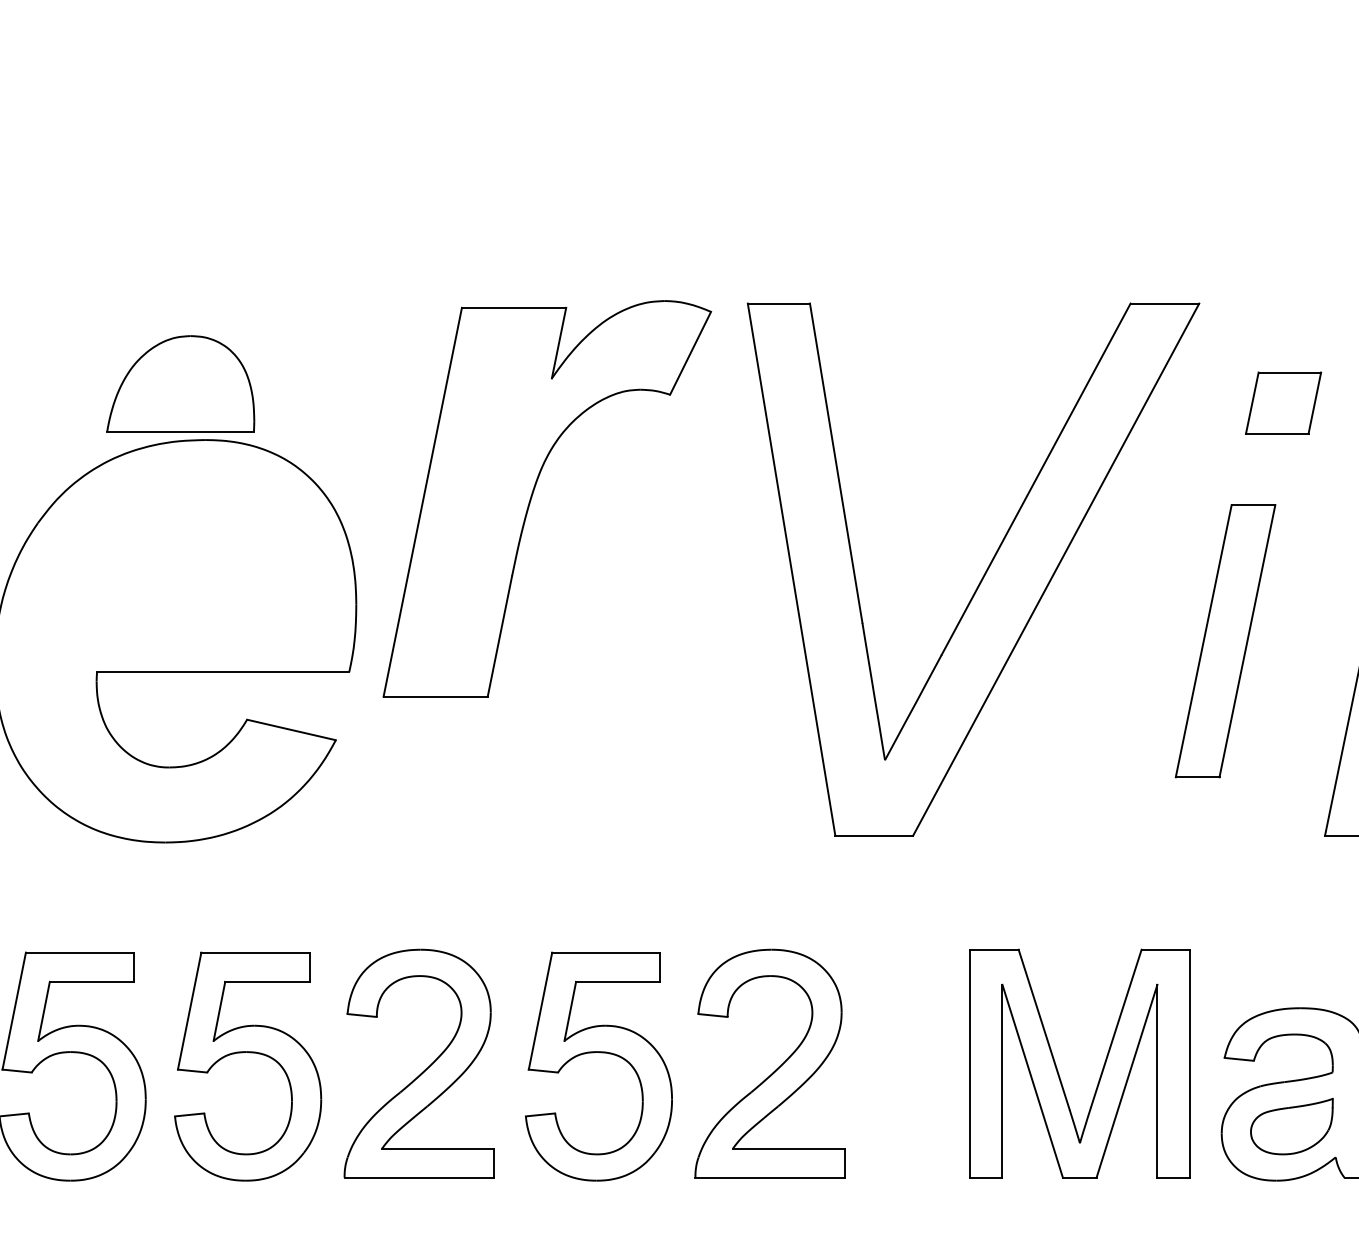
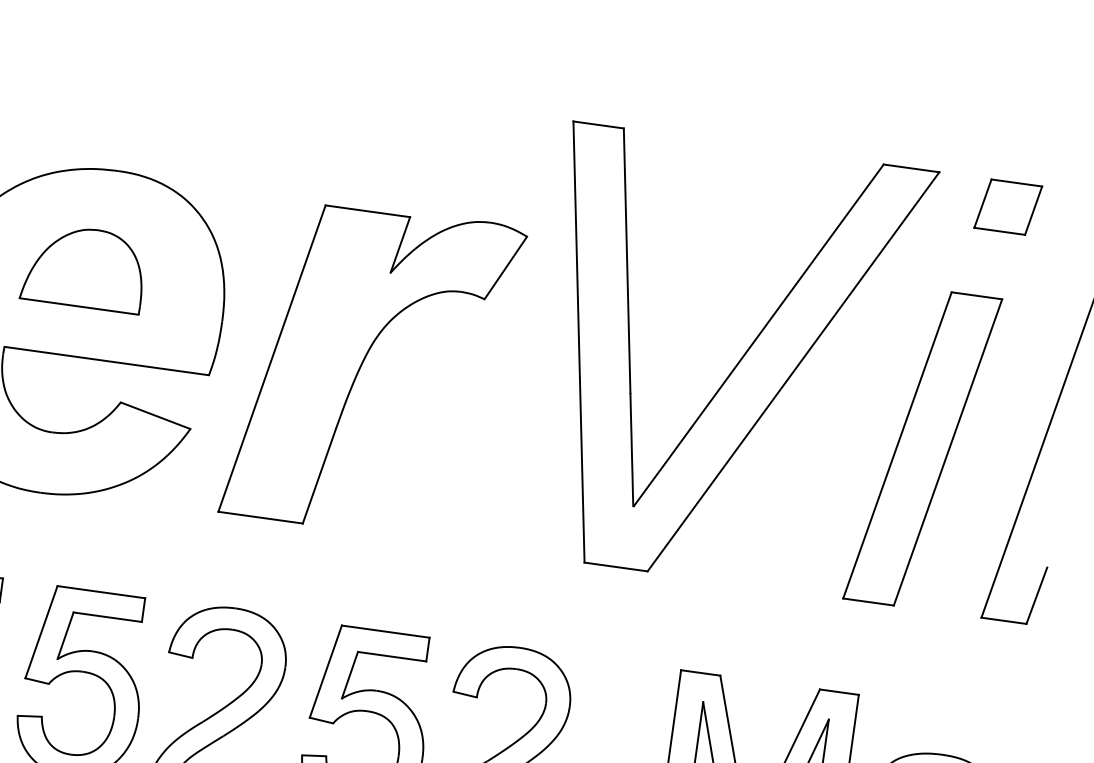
part: (180, 383) -> (84, 267), moved
part: (1283, 402) -> (1008, 206), moved
part: (533, 494) -> (362, 364), moved
part: (1225, 640) -> (922, 448), size x1.43

